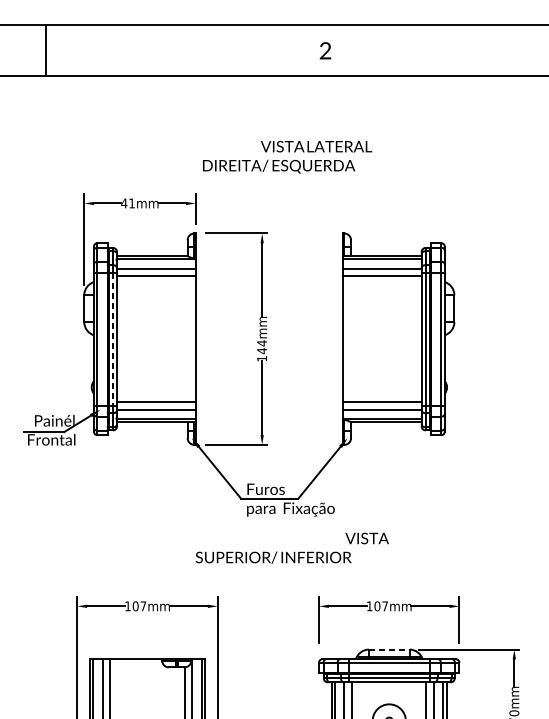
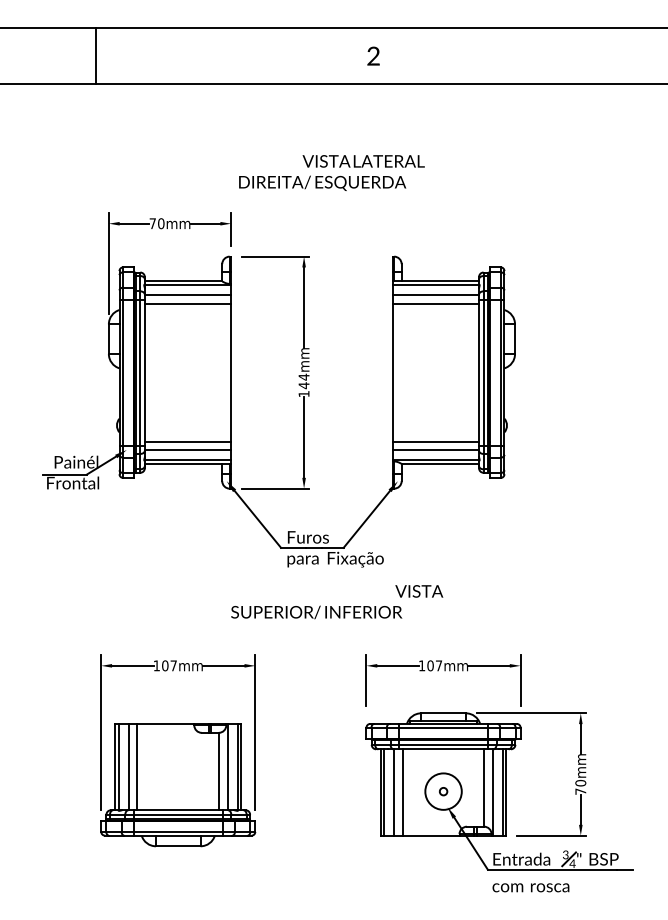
line: (45, 50) -> (96, 55), moved
text: (127, 203) -> (156, 223), 41mm -> 70mm
line: (113, 339) -> (140, 372), dashed -> solid
line: (390, 649) -> (444, 713), dashed -> solid

